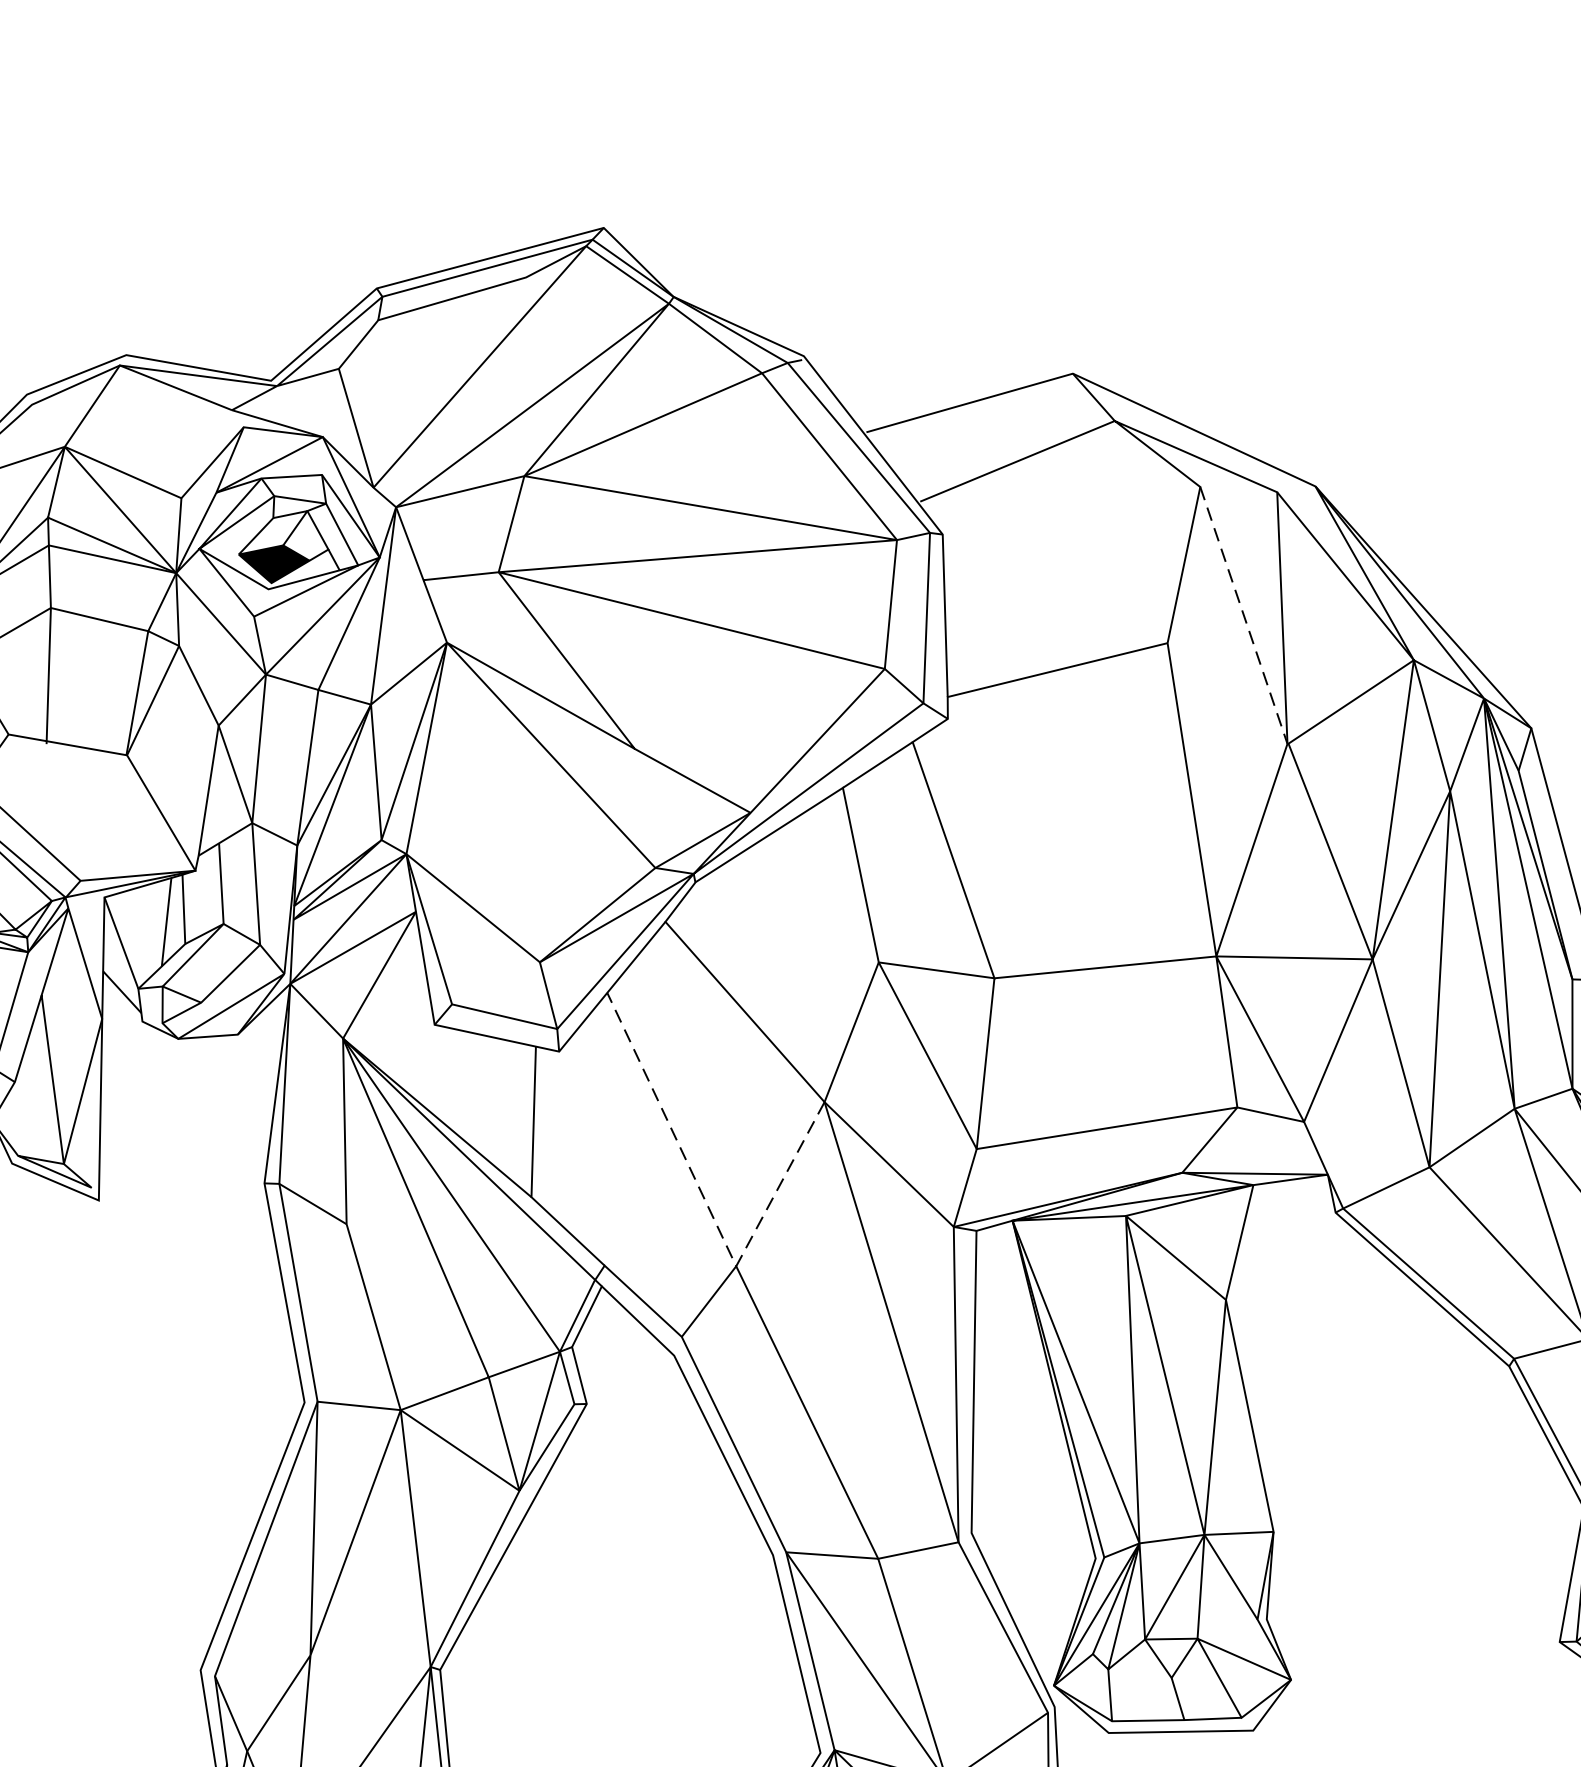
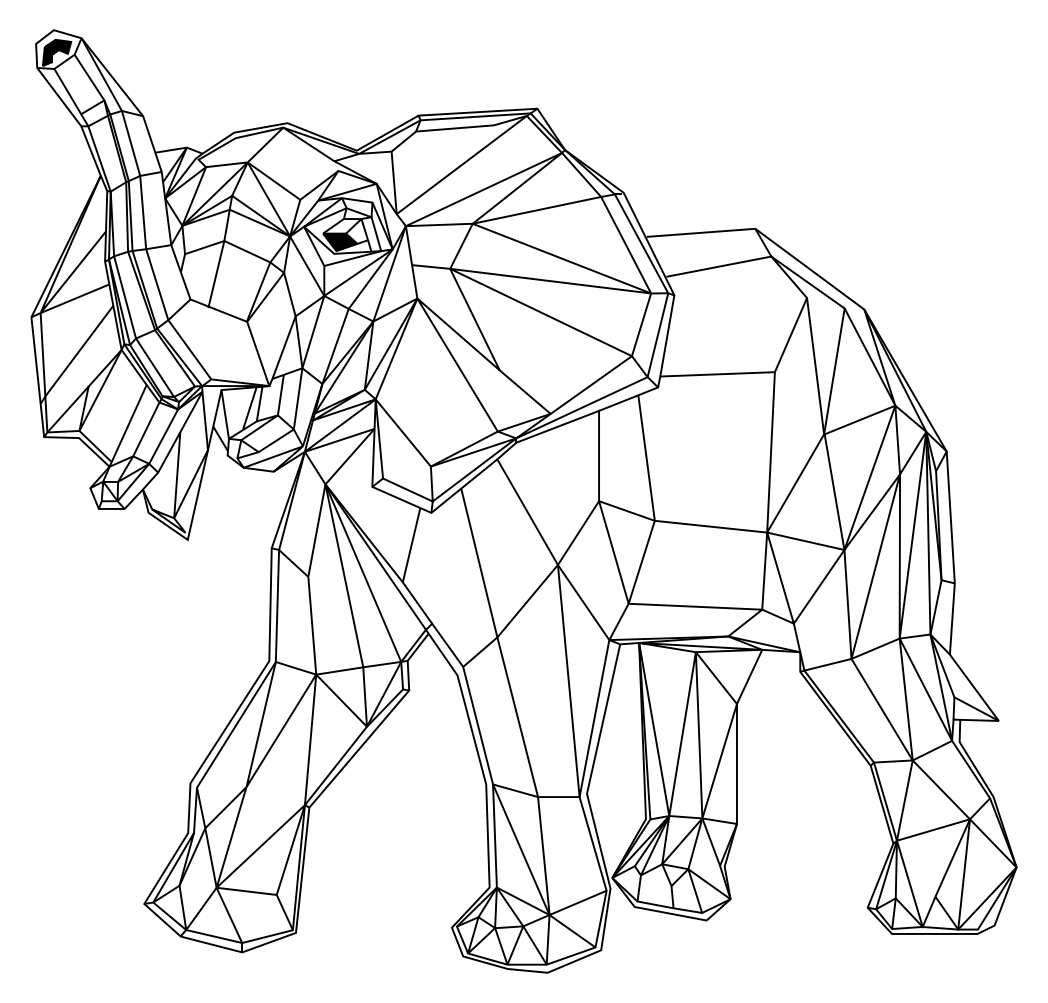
line: (1243, 616) -> (815, 366), dashed -> solid
line: (711, 1214) -> (490, 609), dashed -> solid

